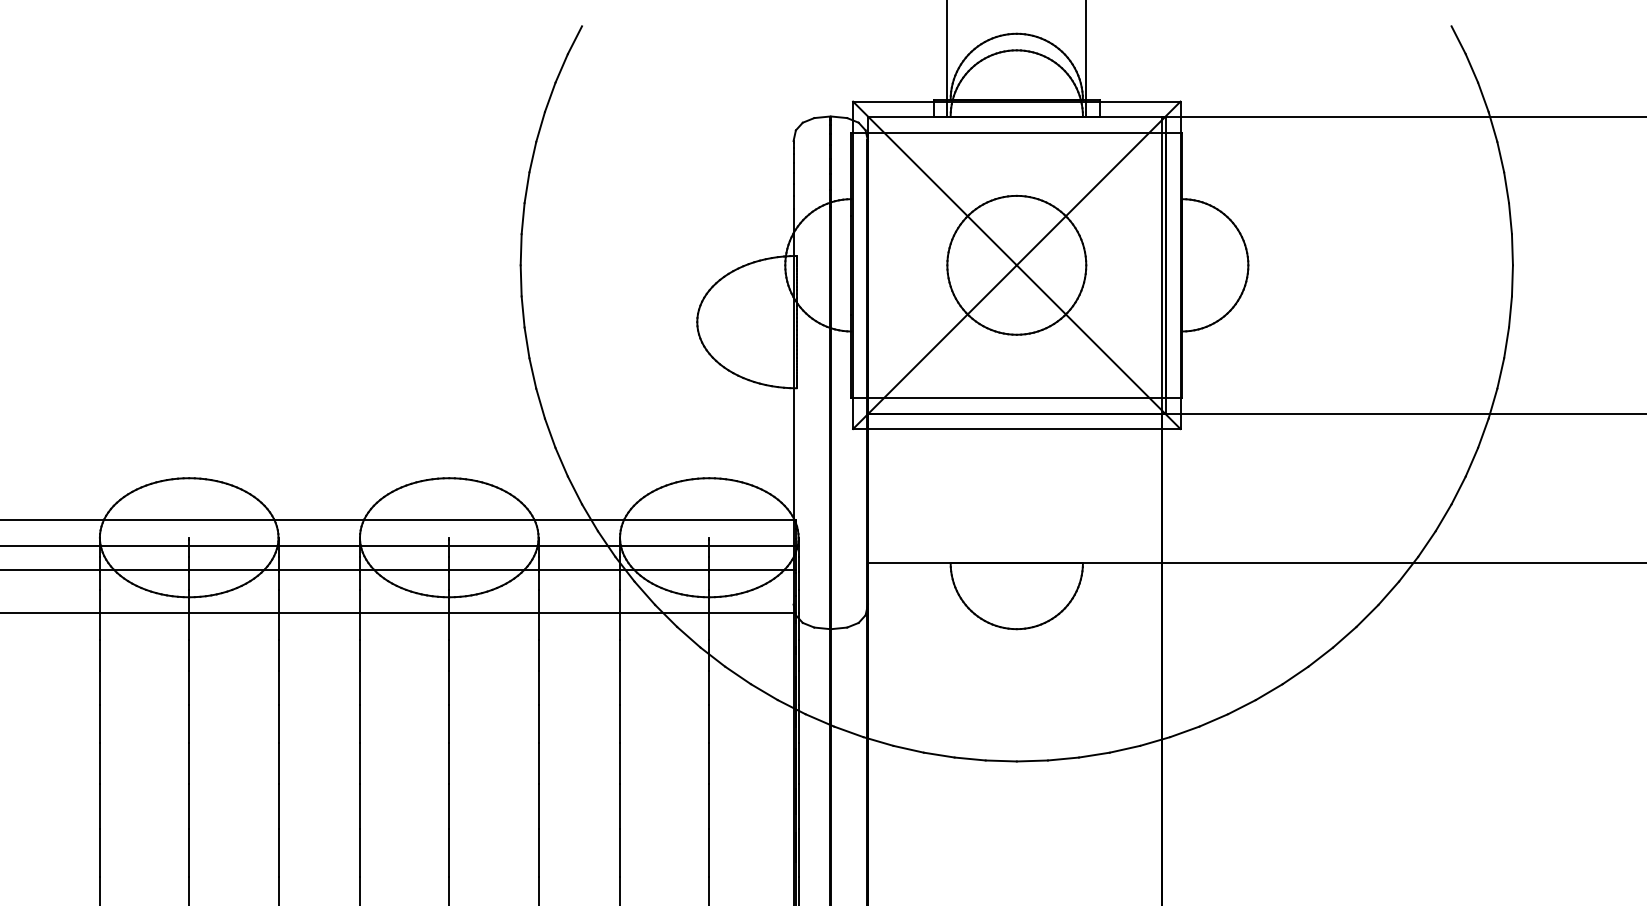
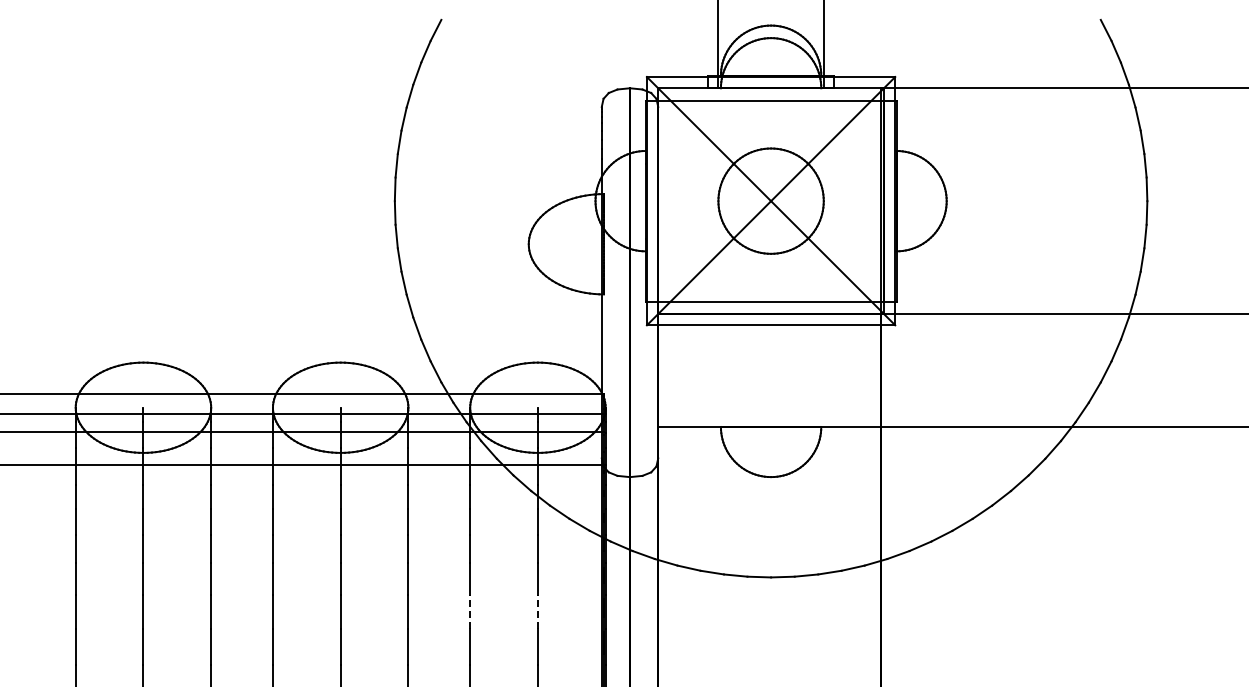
line: (620, 806) -> (470, 611), solid -> dashed
line: (708, 806) -> (537, 611), solid -> dashed

